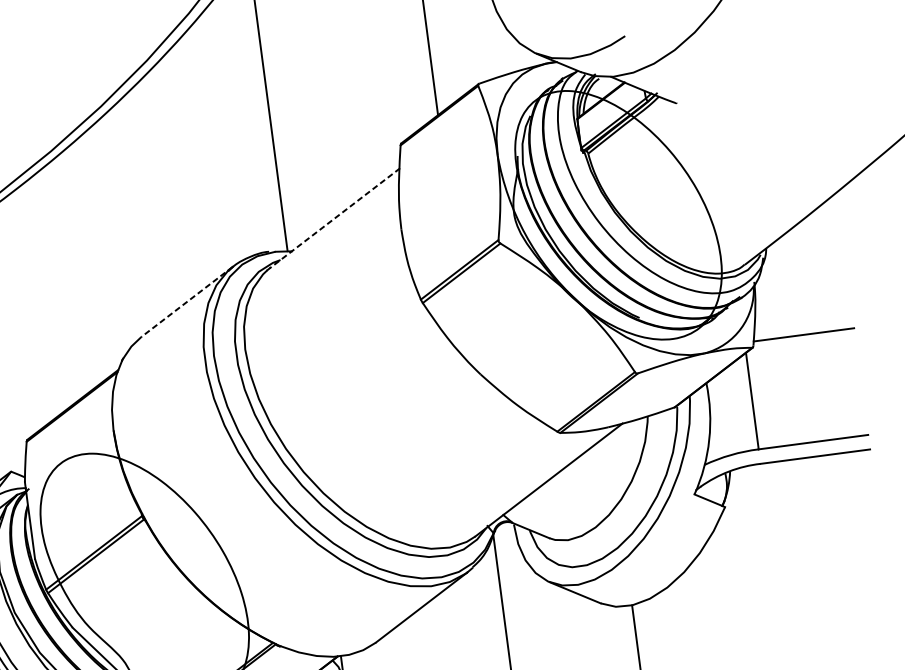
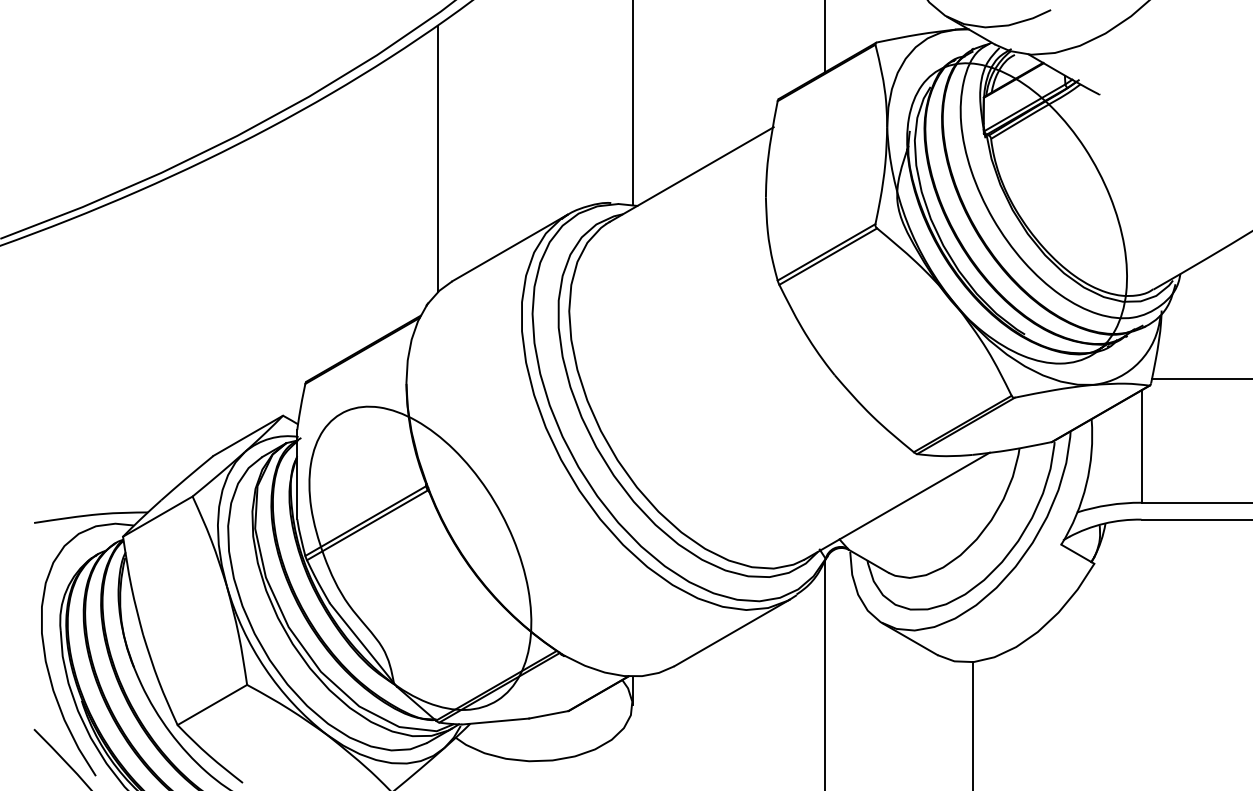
line: (334, 218) -> (691, 174), dashed -> solid
line: (114, 233) -> (437, 158), added
line: (186, 302) -> (509, 248), dashed -> solid

